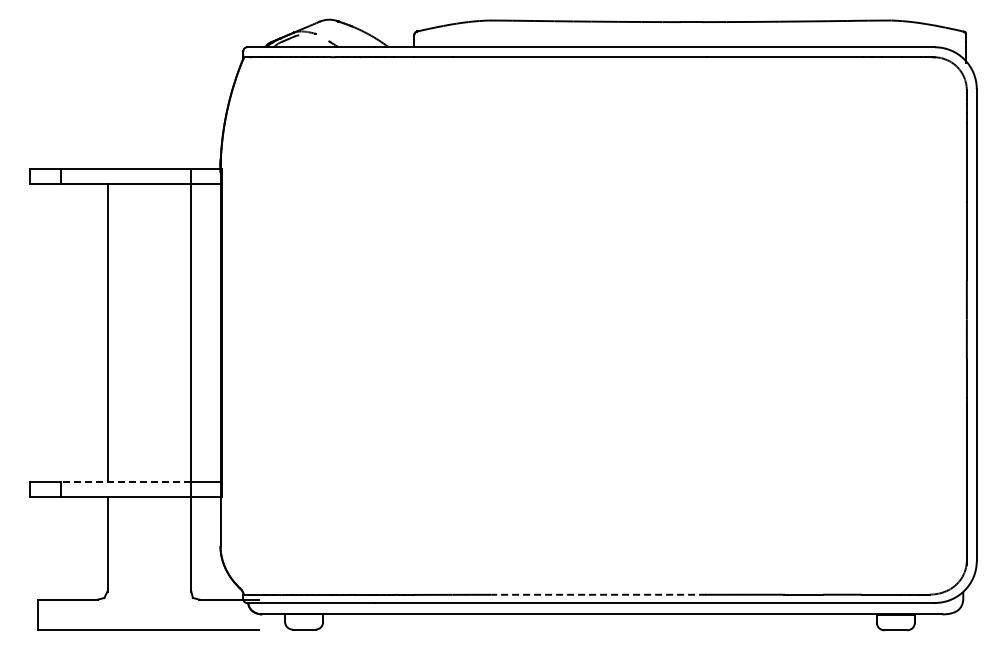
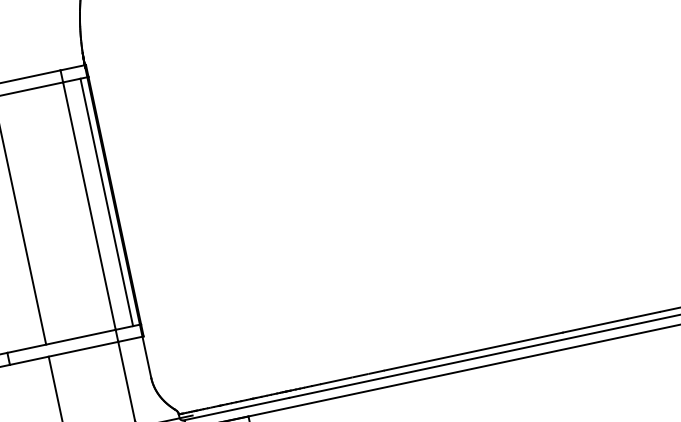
line: (212, 332) -> (106, 202), added
line: (125, 482) -> (61, 341), dashed -> solid
line: (598, 594) -> (473, 351), dashed -> solid

